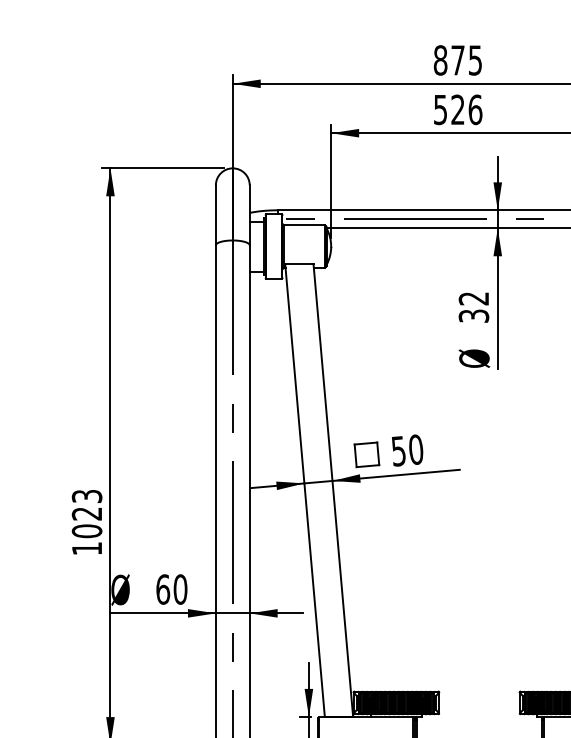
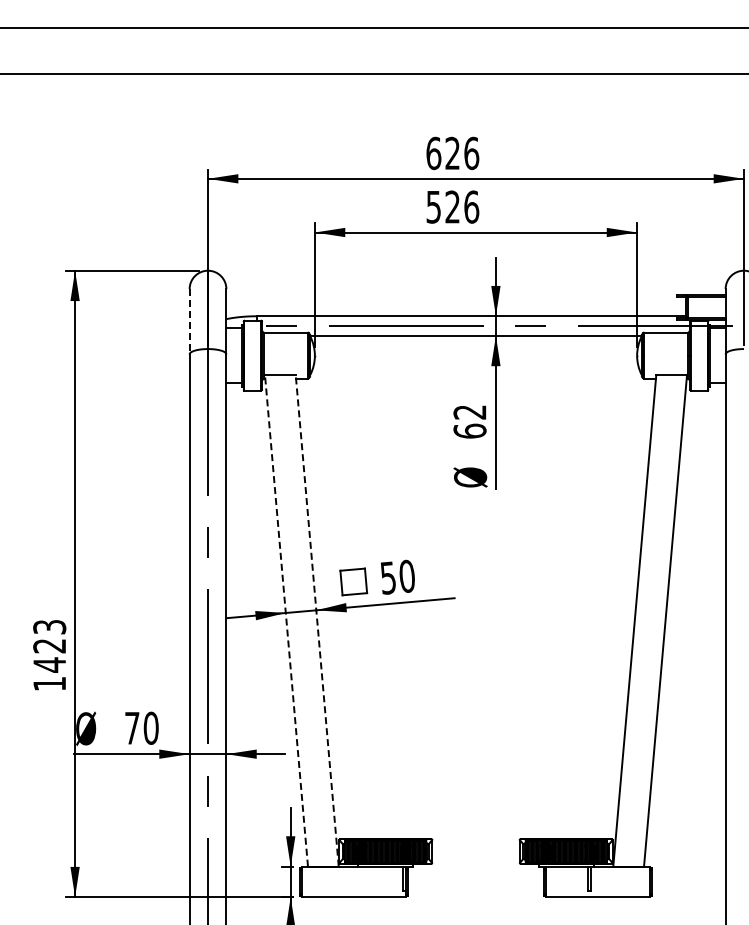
text: (457, 60) -> (452, 153), 875 -> 626
line: (215, 215) -> (189, 321), solid -> dashed
text: (473, 315) -> (469, 430), 32 -> 62
line: (305, 490) -> (286, 620), solid -> dashed
line: (333, 490) -> (317, 620), solid -> dashed
text: (86, 530) -> (49, 664), 1023 -> 1423
text: (163, 588) -> (132, 727), 60 -> 70

